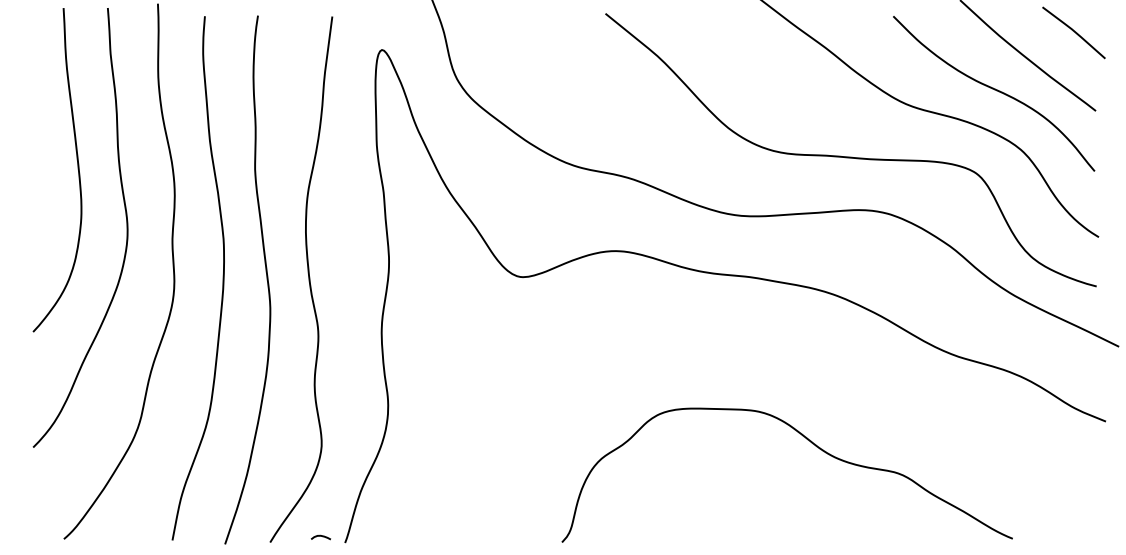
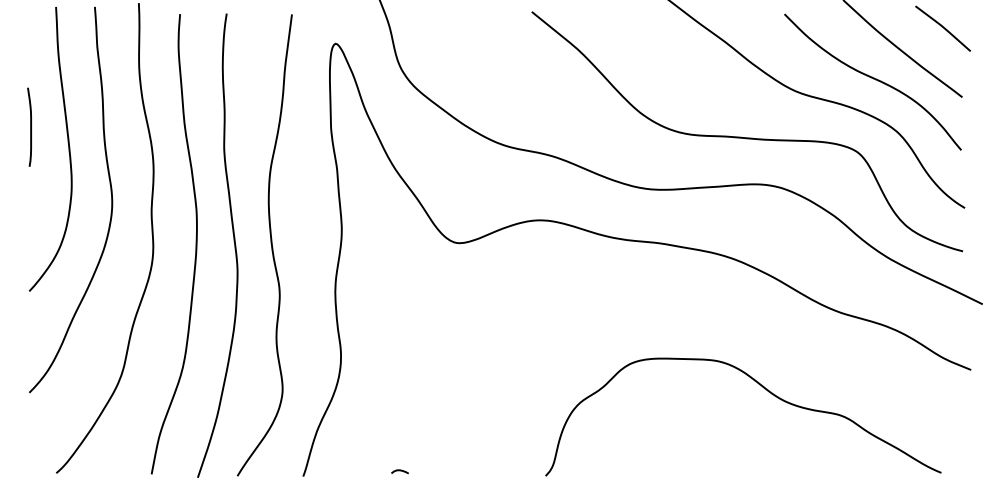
curve: (34, 144) -> (30, 126), added
curve: (811, 443) -> (764, 389), moved
curve: (320, 537) -> (399, 471), moved

